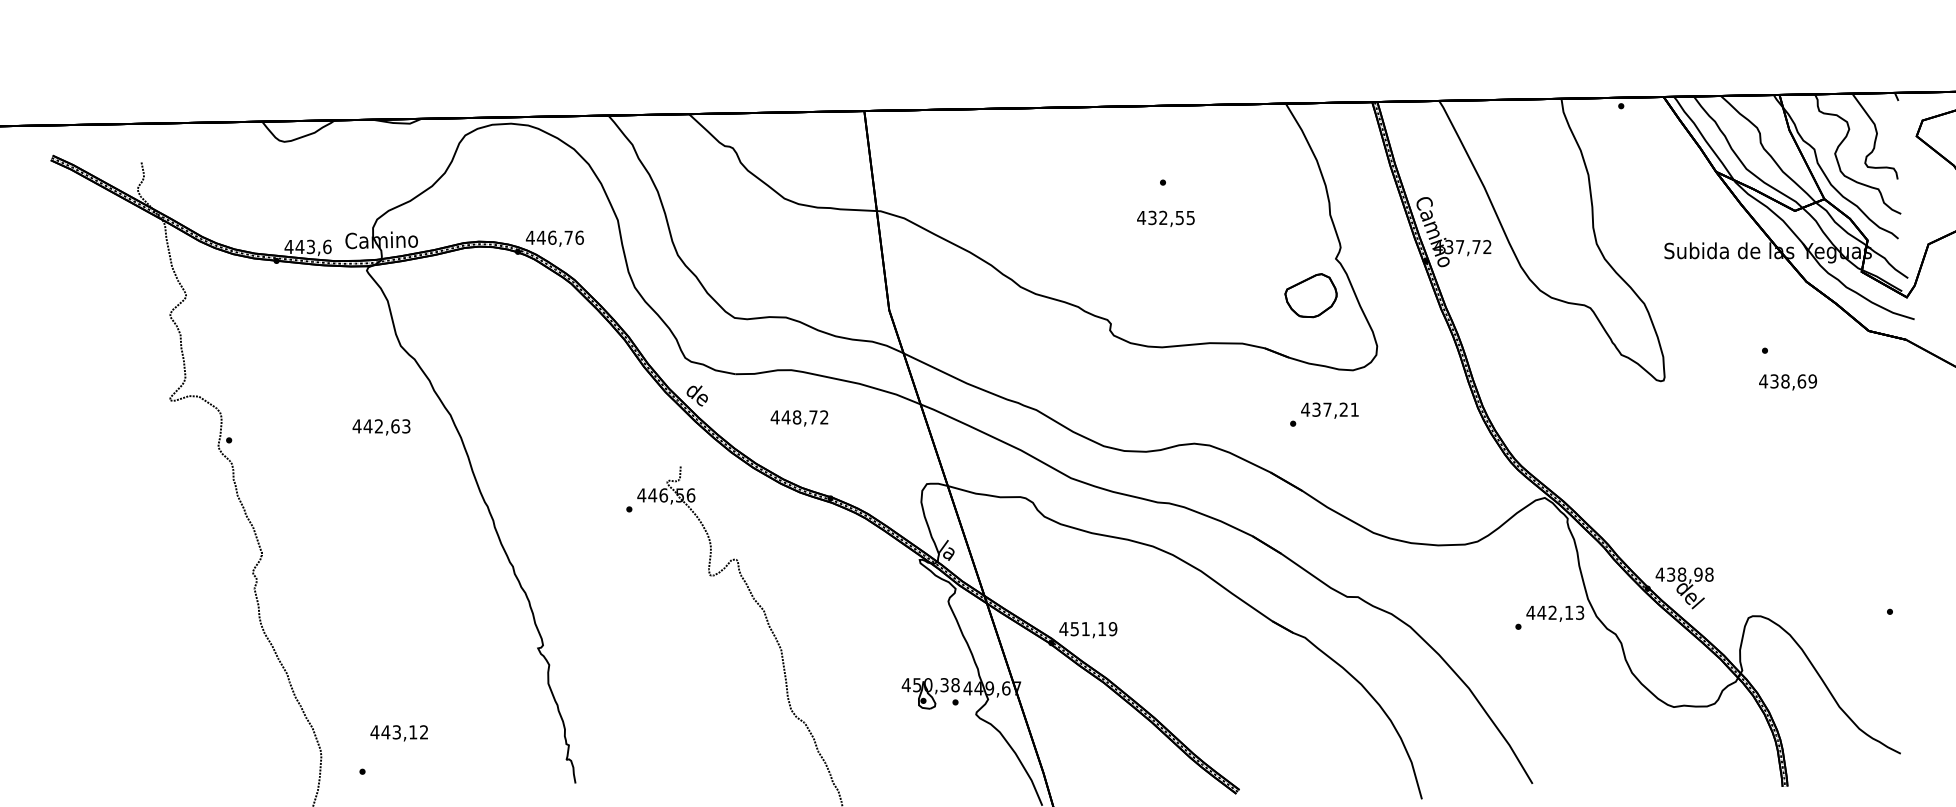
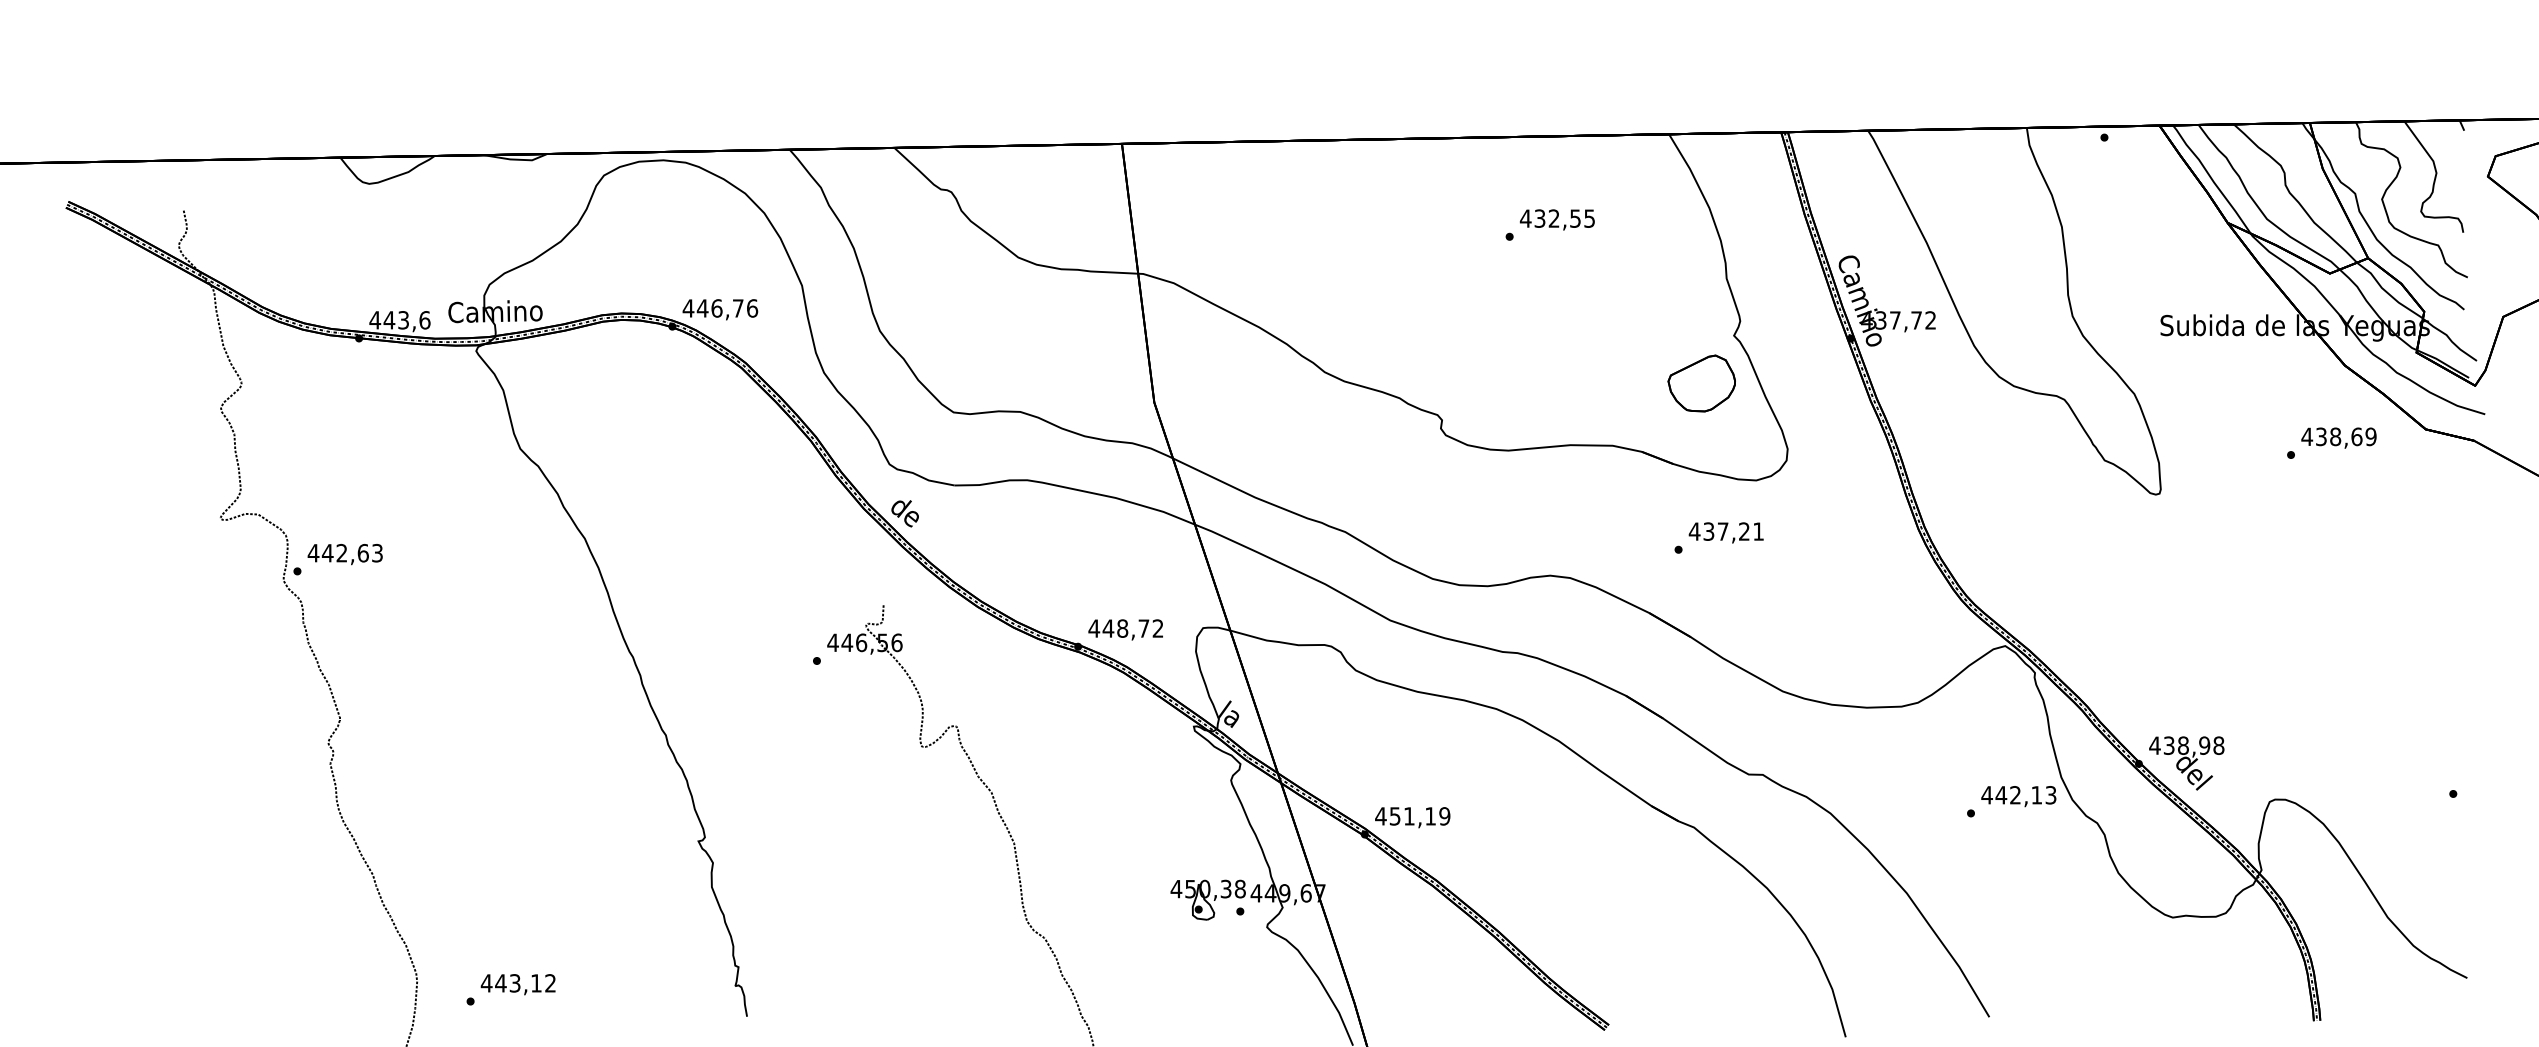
text: (1165, 218) -> (1556, 219), moved
text: (1787, 381) -> (2338, 437), moved
text: (799, 418) -> (1125, 629), moved
text: (380, 427) -> (344, 554), moved
text: (398, 733) -> (517, 984), moved

